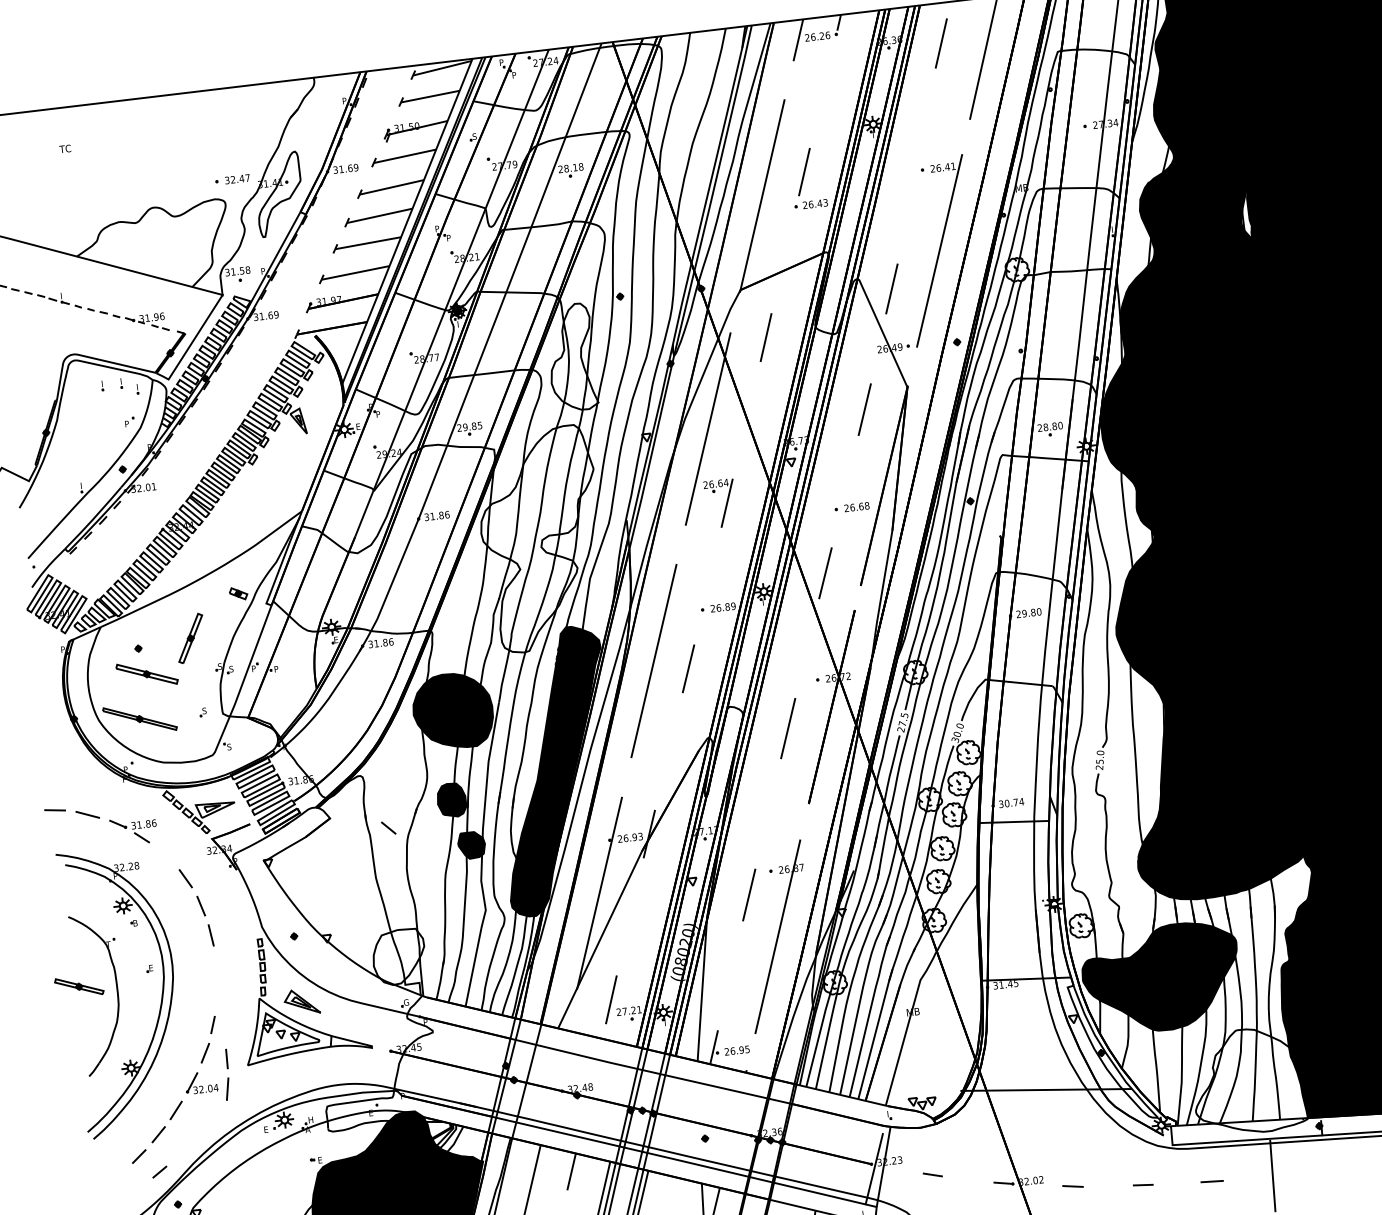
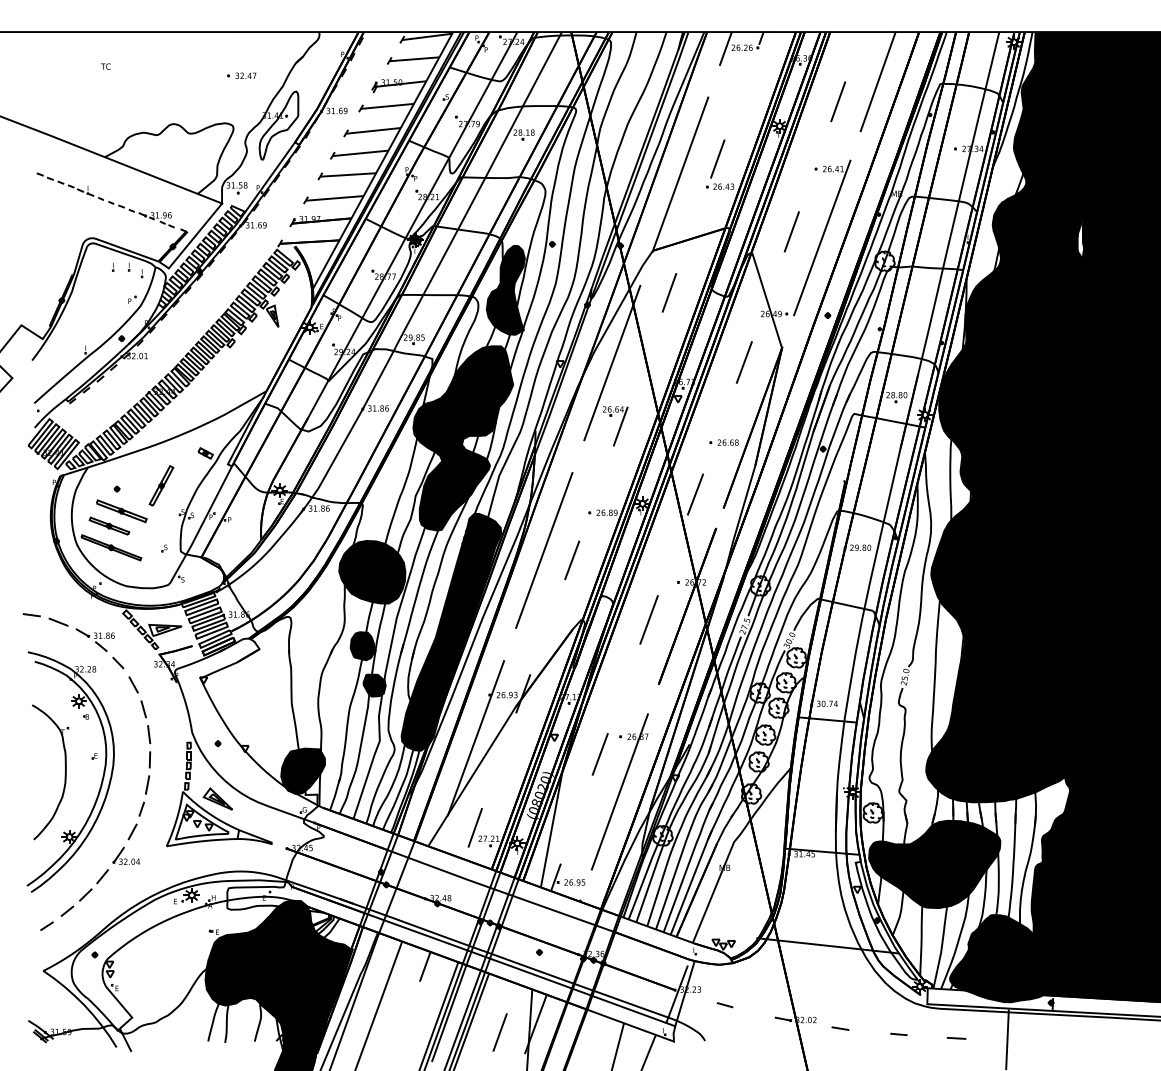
line: (941, 43) -> (838, 101), moved
part: (232, 179) -> (241, 75), moved
line: (891, 288) -> (791, 231), moved
fill: (571, 356) -> (505, 289), added
fill: (542, 539) -> (463, 438), added
line: (388, 827) -> (118, 662), moved
fill: (399, 956) -> (303, 770), added
part: (79, 985) -> (109, 525), moved
part: (226, 1074) -> (148, 772), moved
fill: (1253, 1080) -> (1000, 958), added
line: (159, 1171) -> (46, 925), moved

